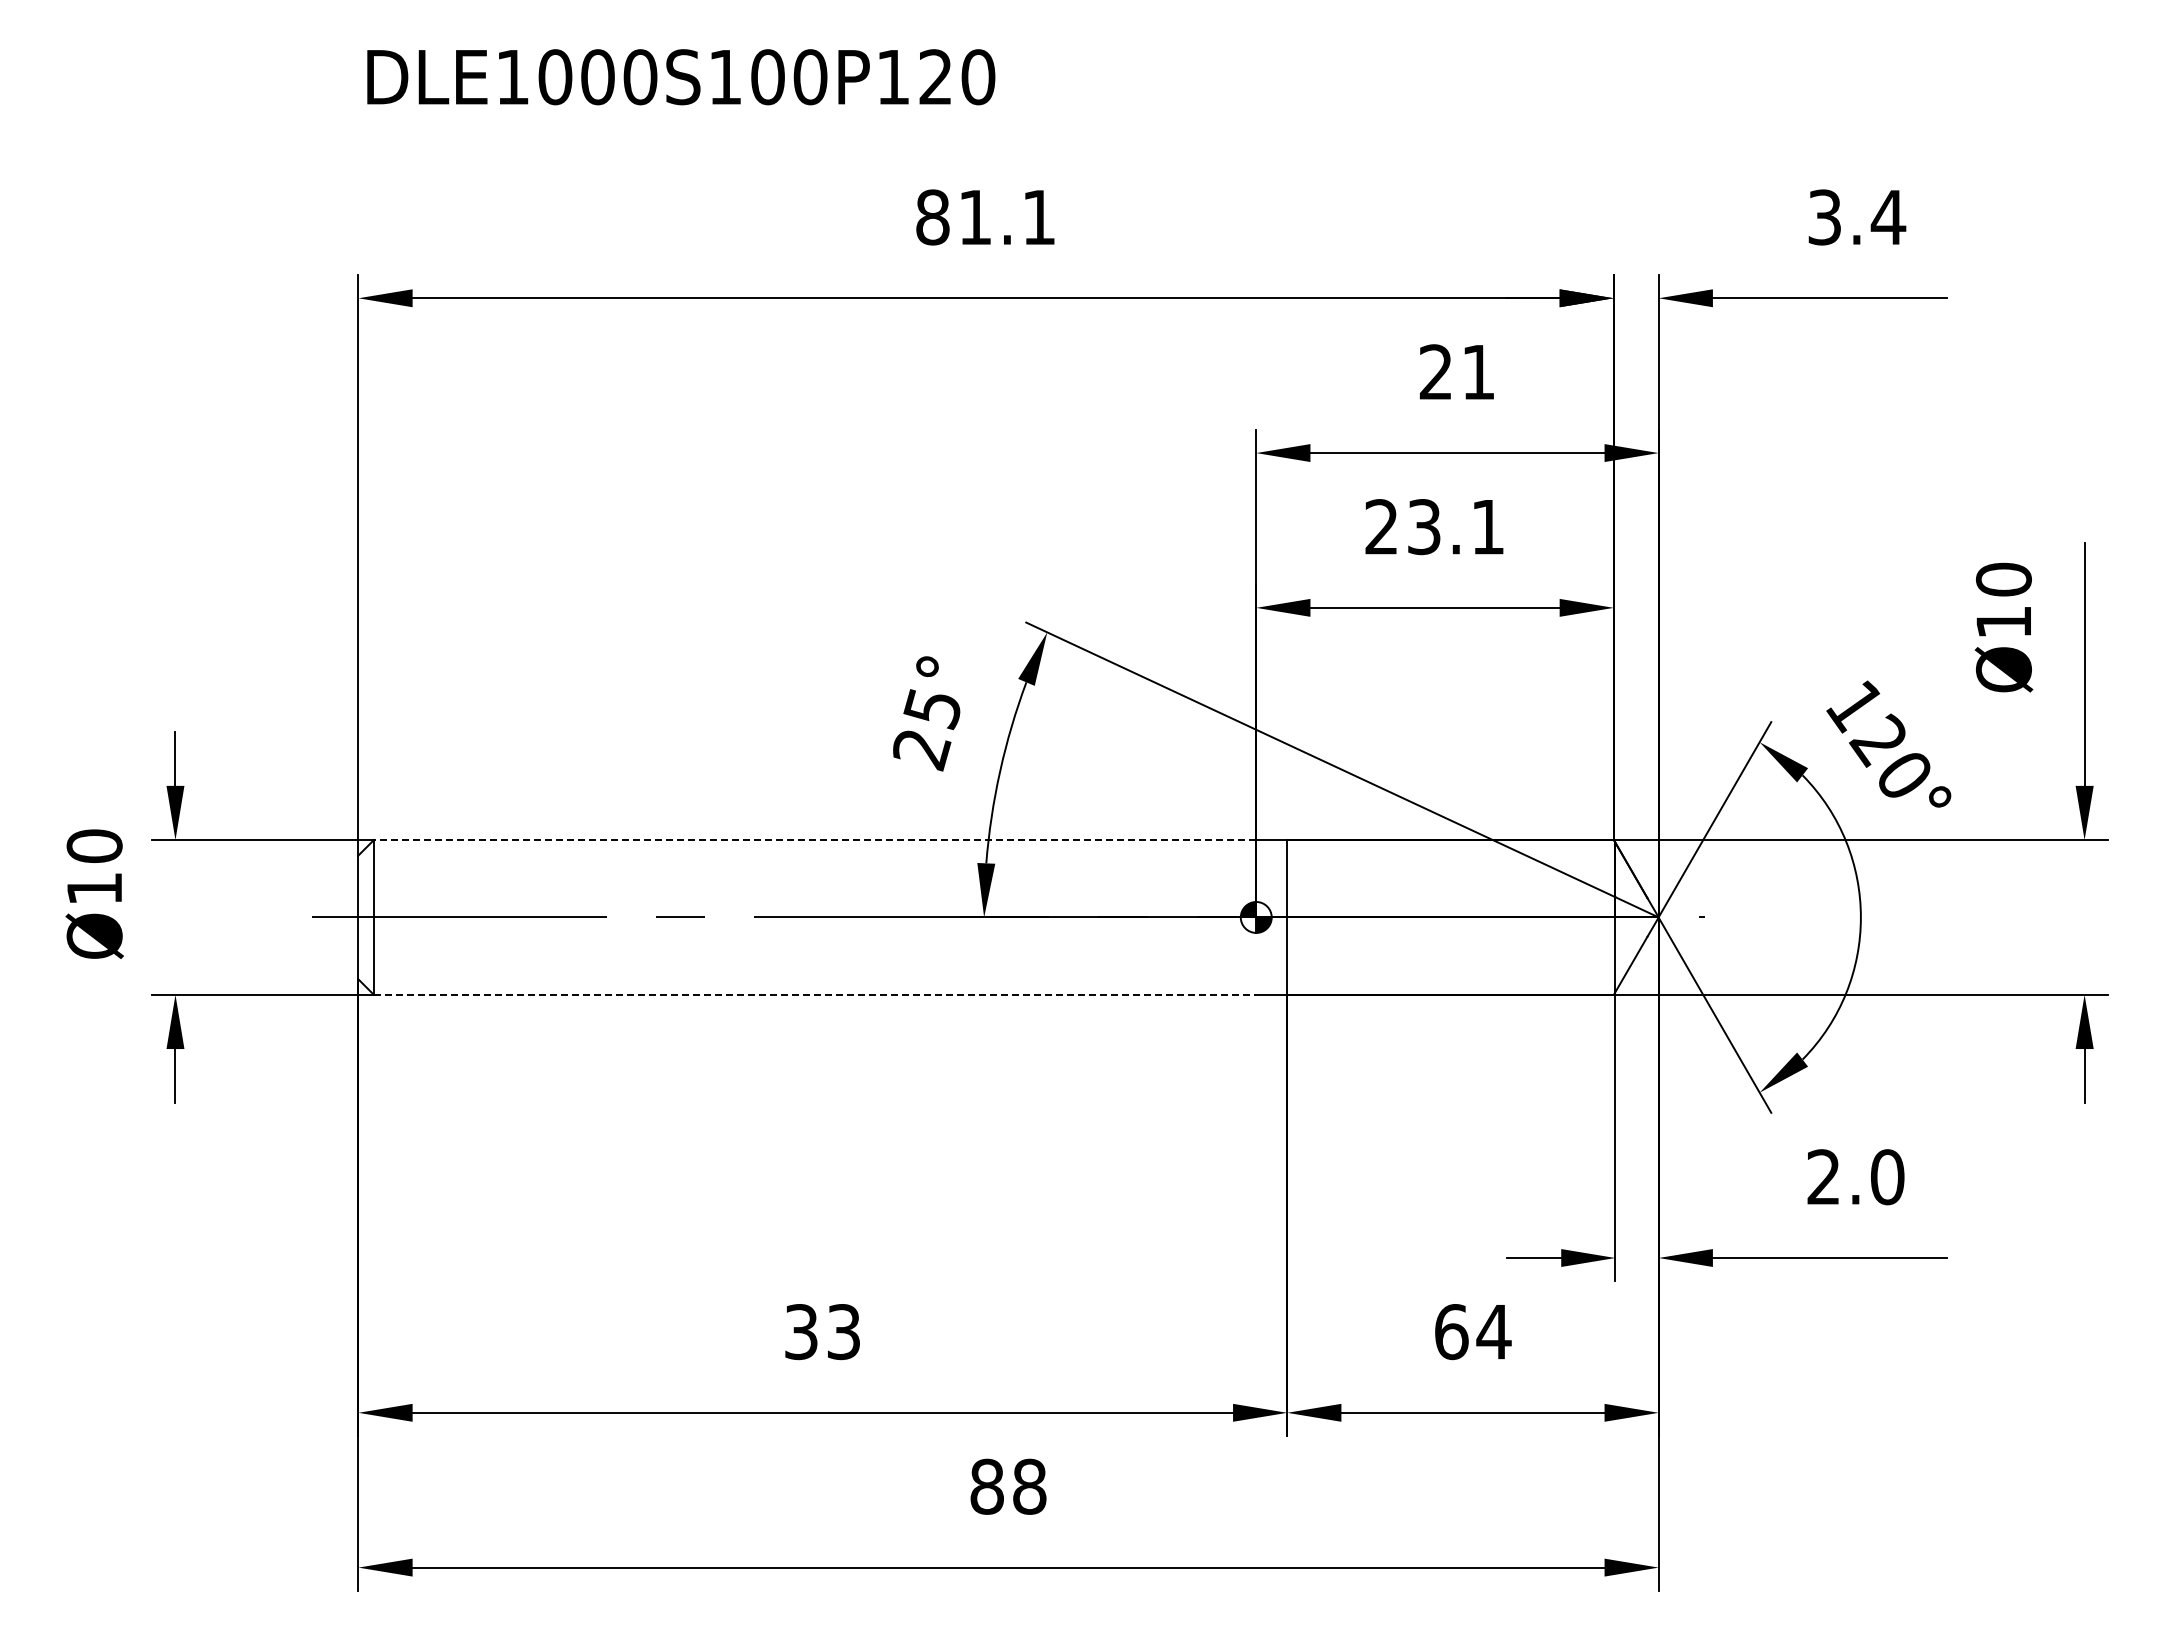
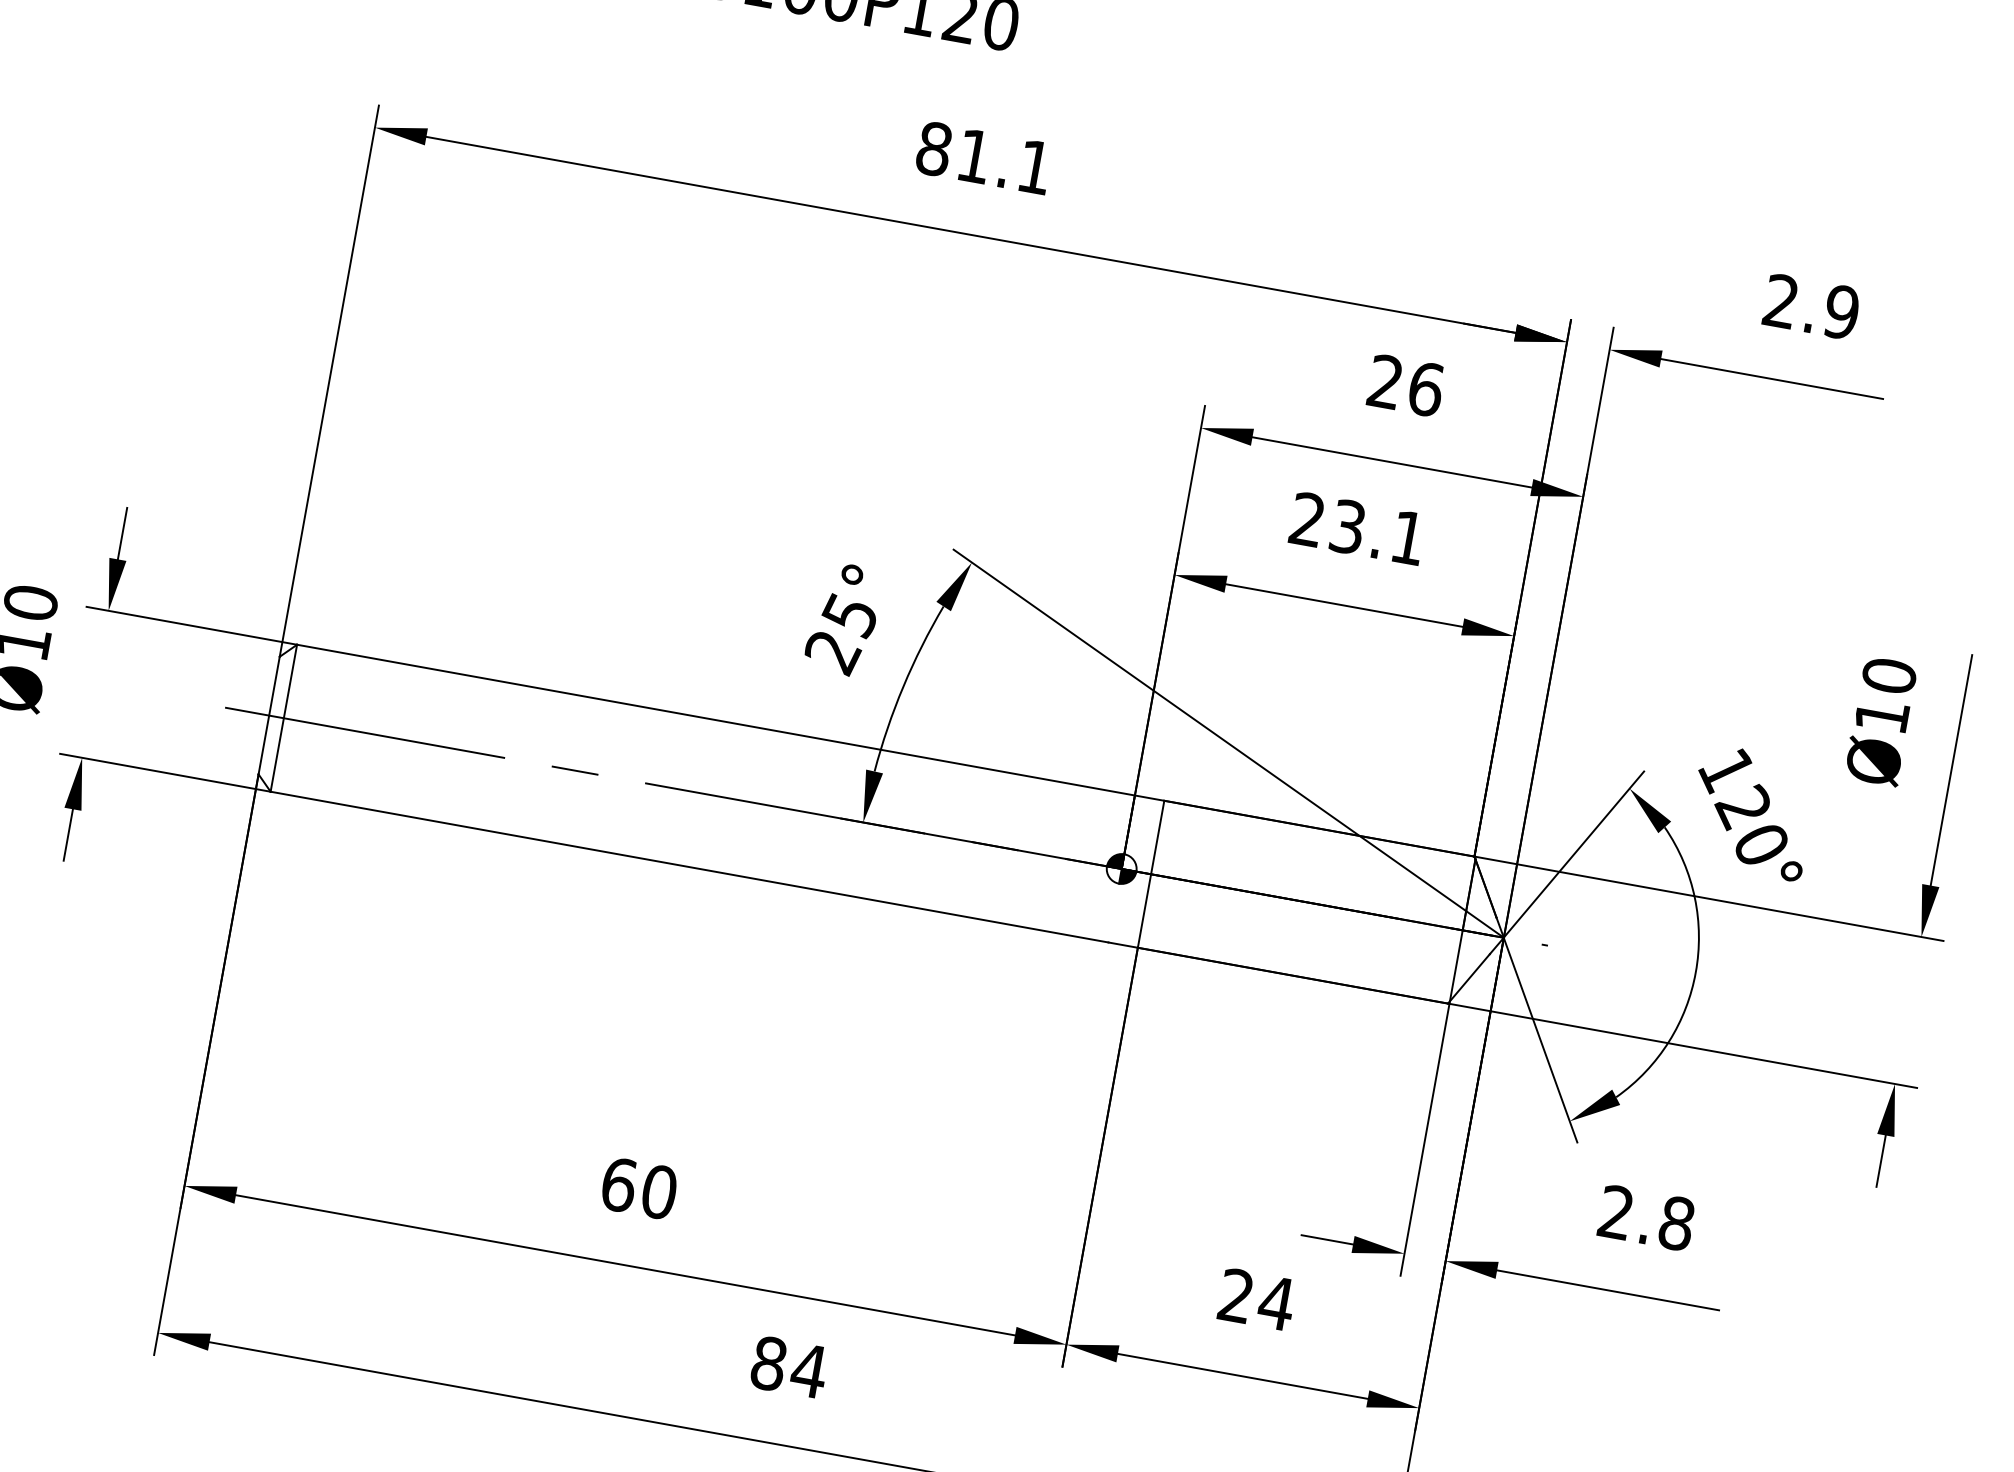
text: (1857, 217) -> (1812, 307), 3.4 -> 2.9
text: (1478, 372) -> (1425, 389), 21 -> 26
line: (814, 840) -> (715, 720), dashed -> solid
line: (815, 994) -> (690, 866), dashed -> solid
text: (1887, 1177) -> (1676, 1223), 2.0 -> 2.8
text: (822, 1332) -> (638, 1188), 33 -> 60
text: (1451, 1332) -> (1236, 1296), 64 -> 24
text: (1029, 1486) -> (809, 1370), 88 -> 84

